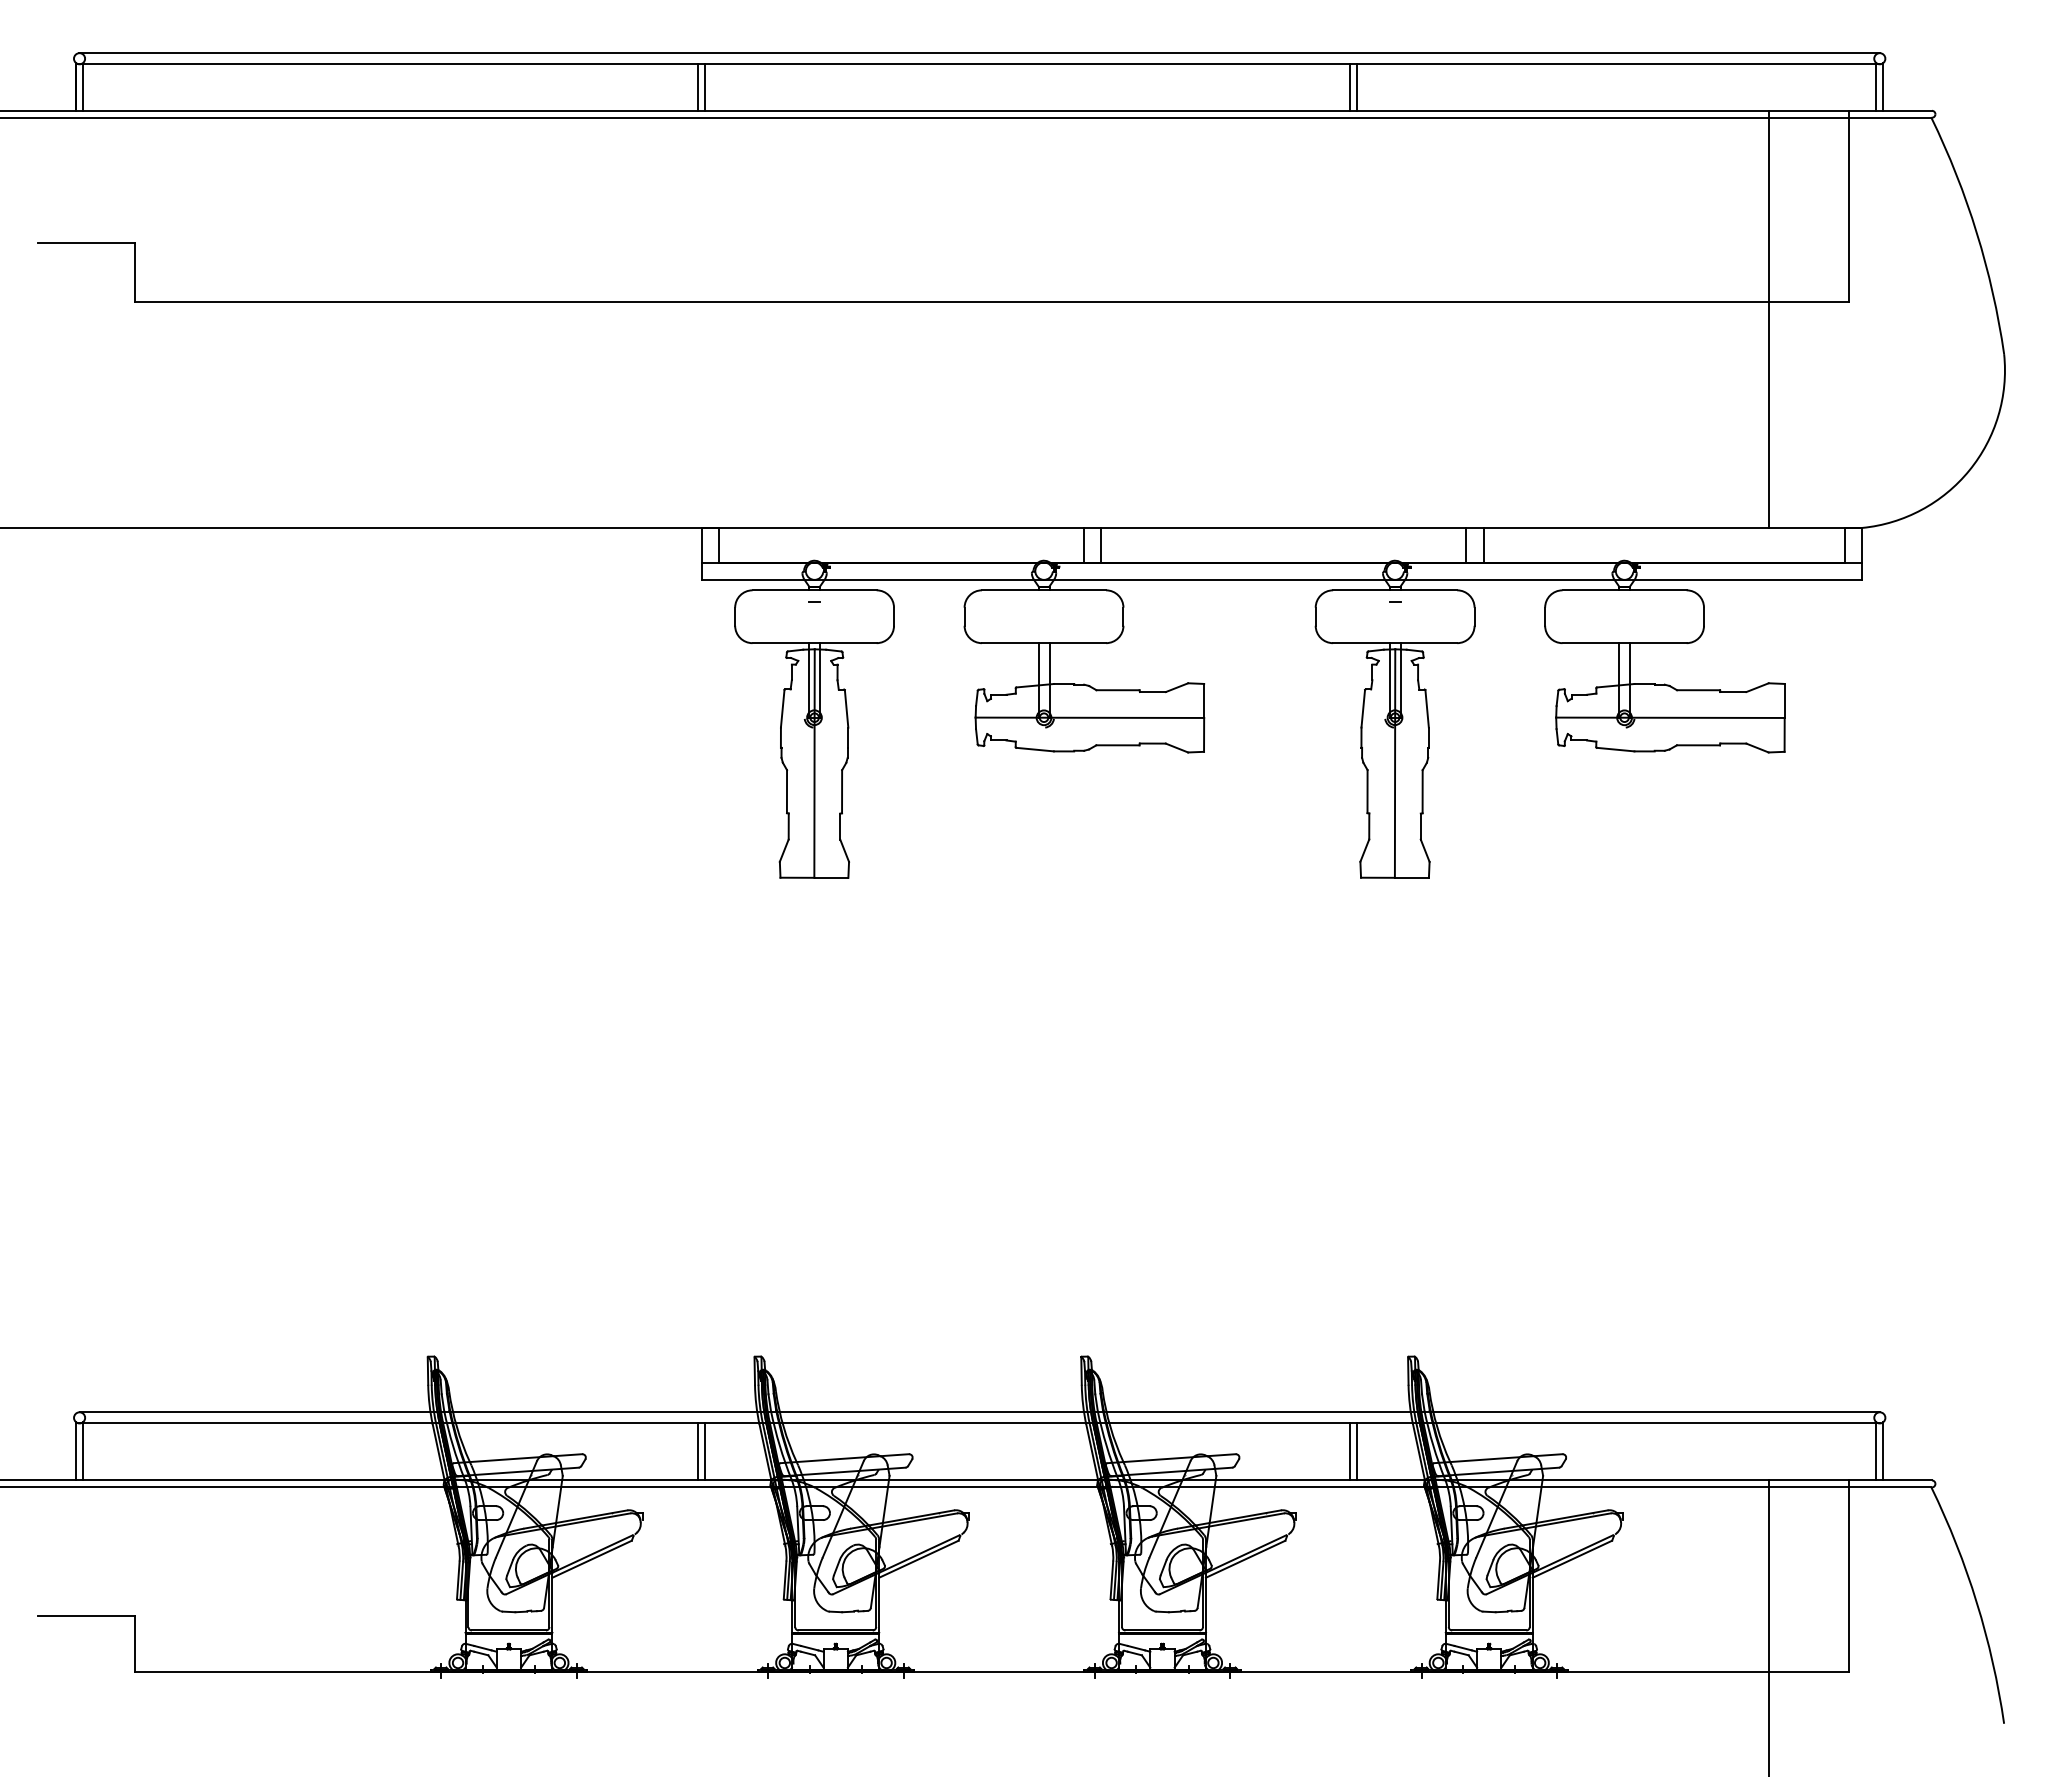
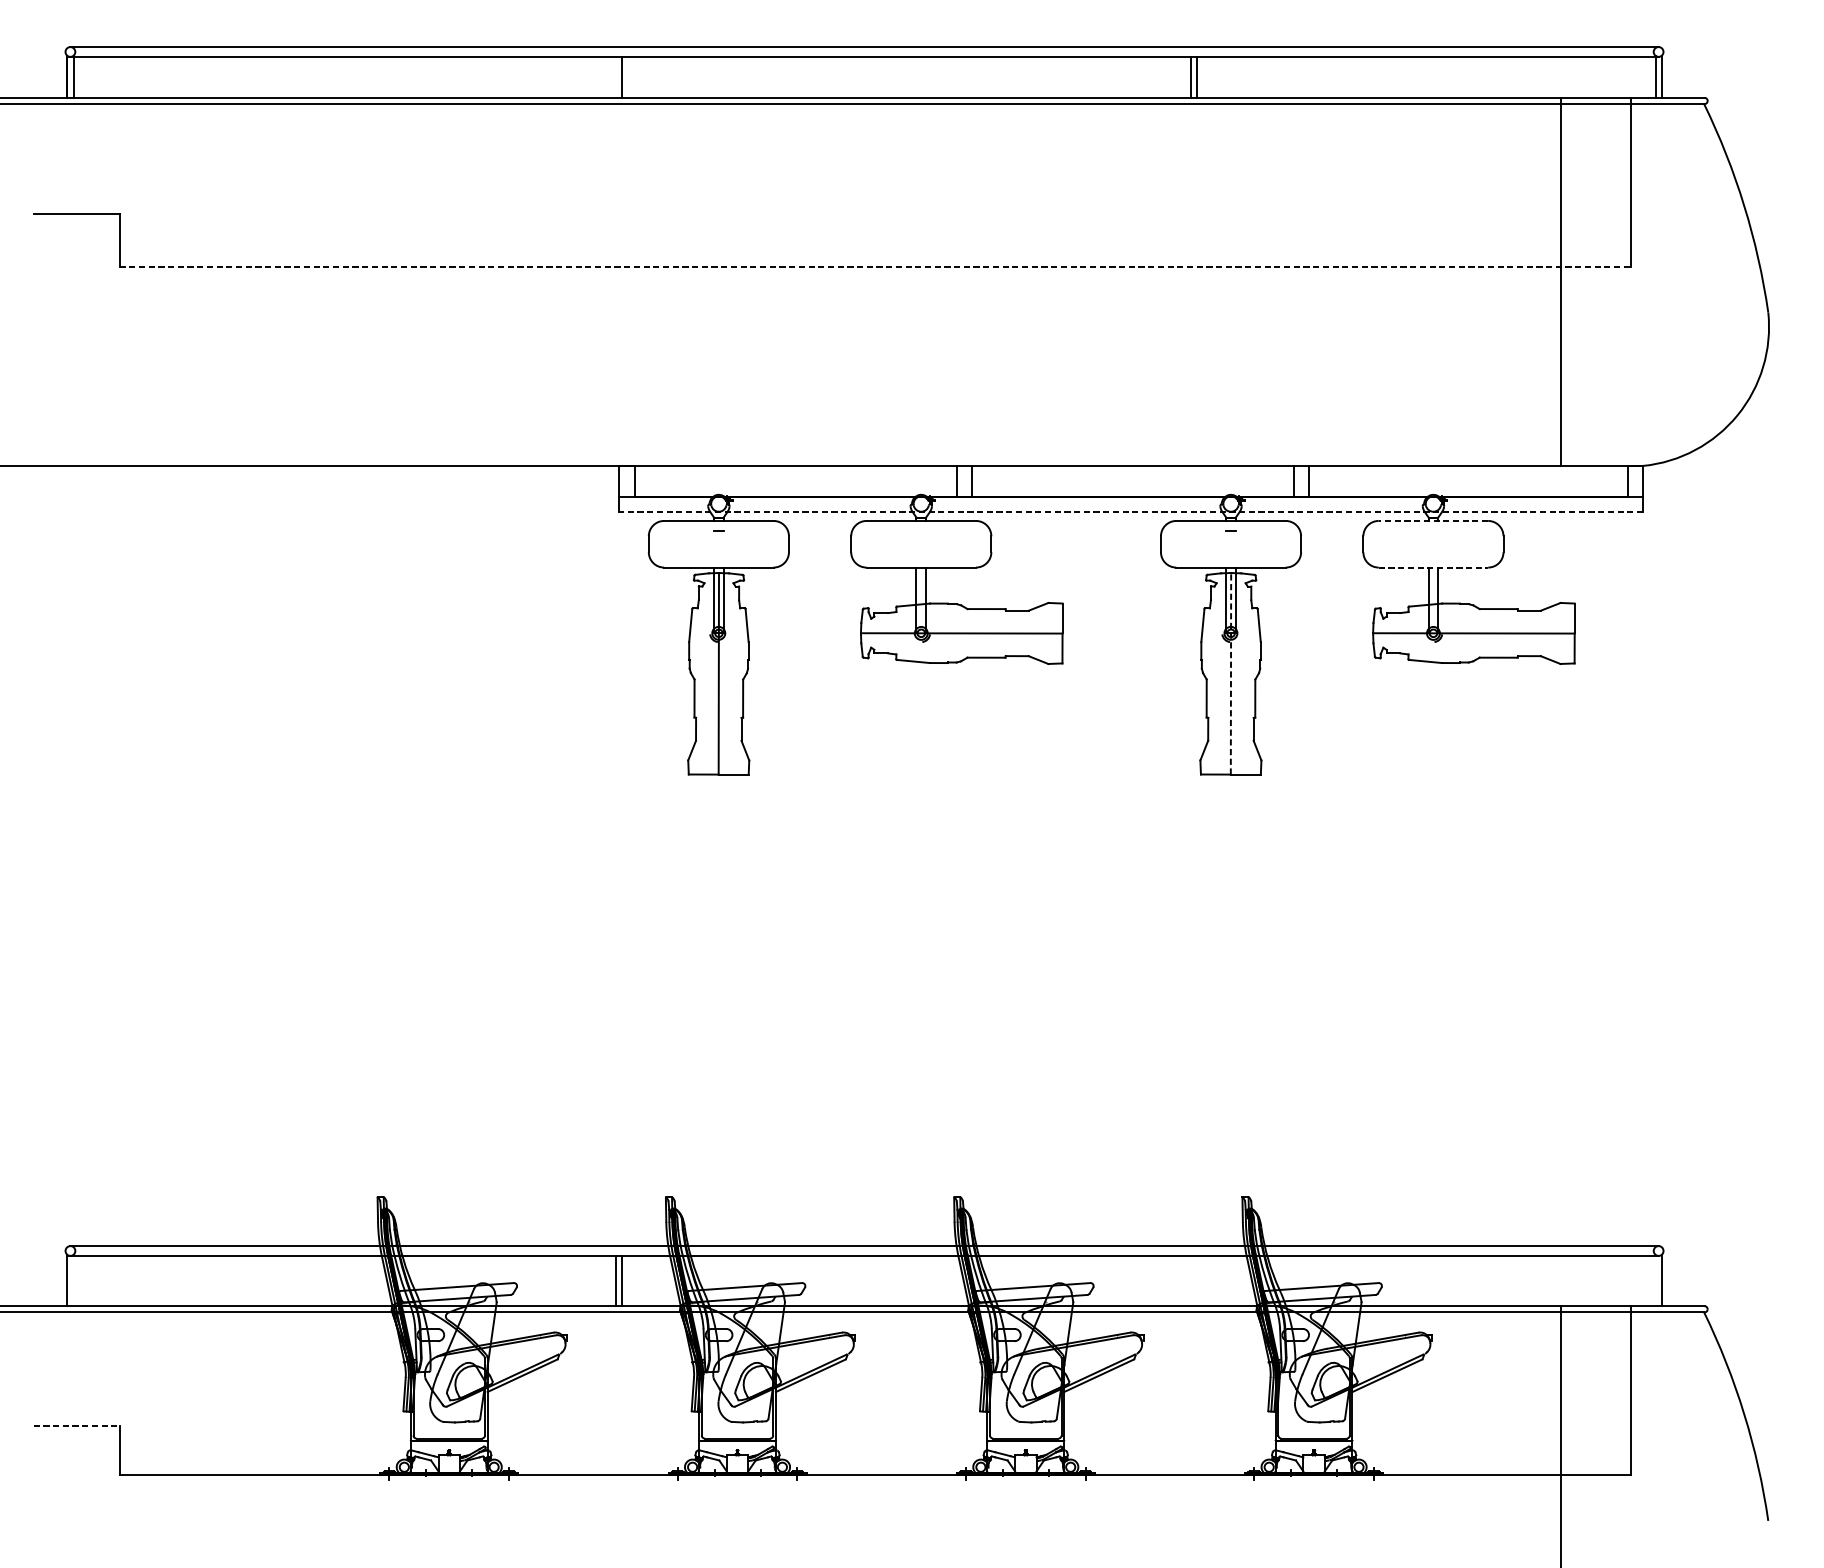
line: (698, 87) -> (616, 77), removed
line: (991, 302) -> (874, 267), solid -> dashed
line: (1281, 579) -> (1130, 511), solid -> dashed
line: (1624, 590) -> (1433, 521), solid -> dashed
line: (1625, 643) -> (1434, 567), solid -> dashed
line: (1395, 763) -> (1231, 673), solid -> dashed
line: (83, 1451) -> (73, 1280), removed
line: (1350, 1451) -> (1191, 1280), removed
line: (1357, 1451) -> (1197, 1280), removed
line: (1876, 1451) -> (1655, 1280), removed
line: (86, 1616) -> (76, 1426), solid -> dashed

